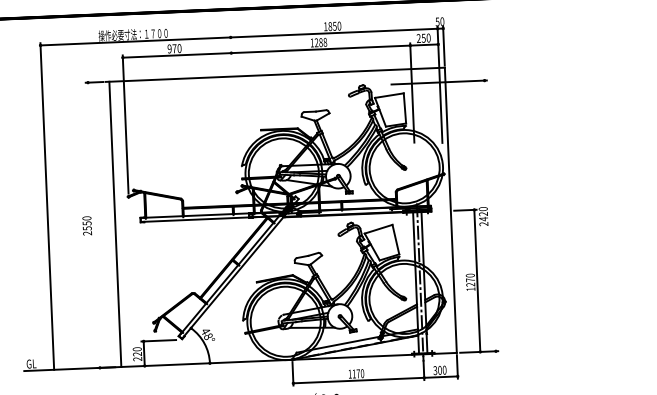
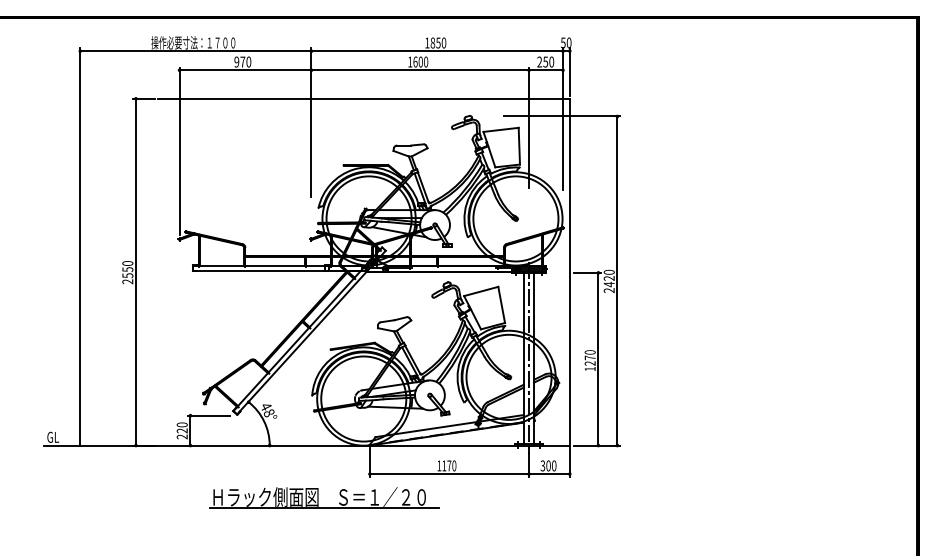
text: (320, 42) -> (420, 61), 1288 -> 1600
line: (233, 96) -> (311, 122), added
line: (490, 215) -> (617, 280), added
line: (115, 223) -> (136, 271), moved

